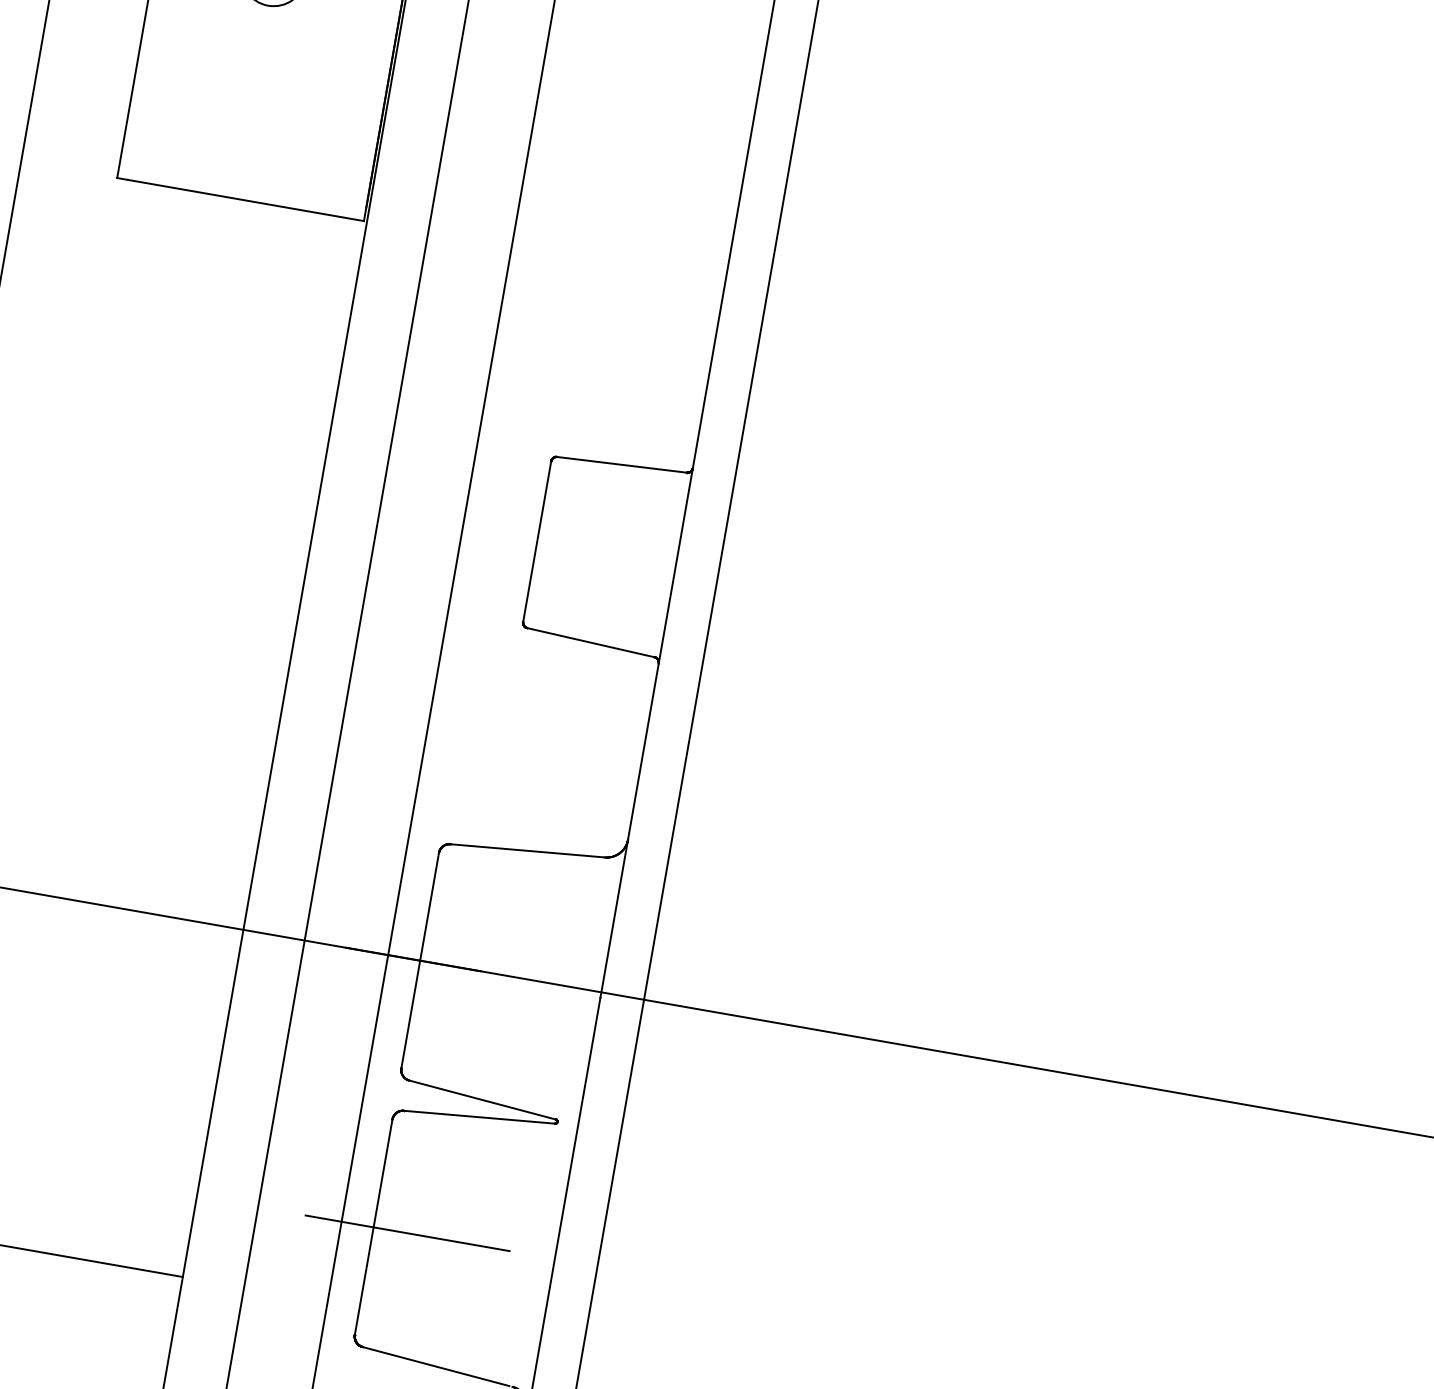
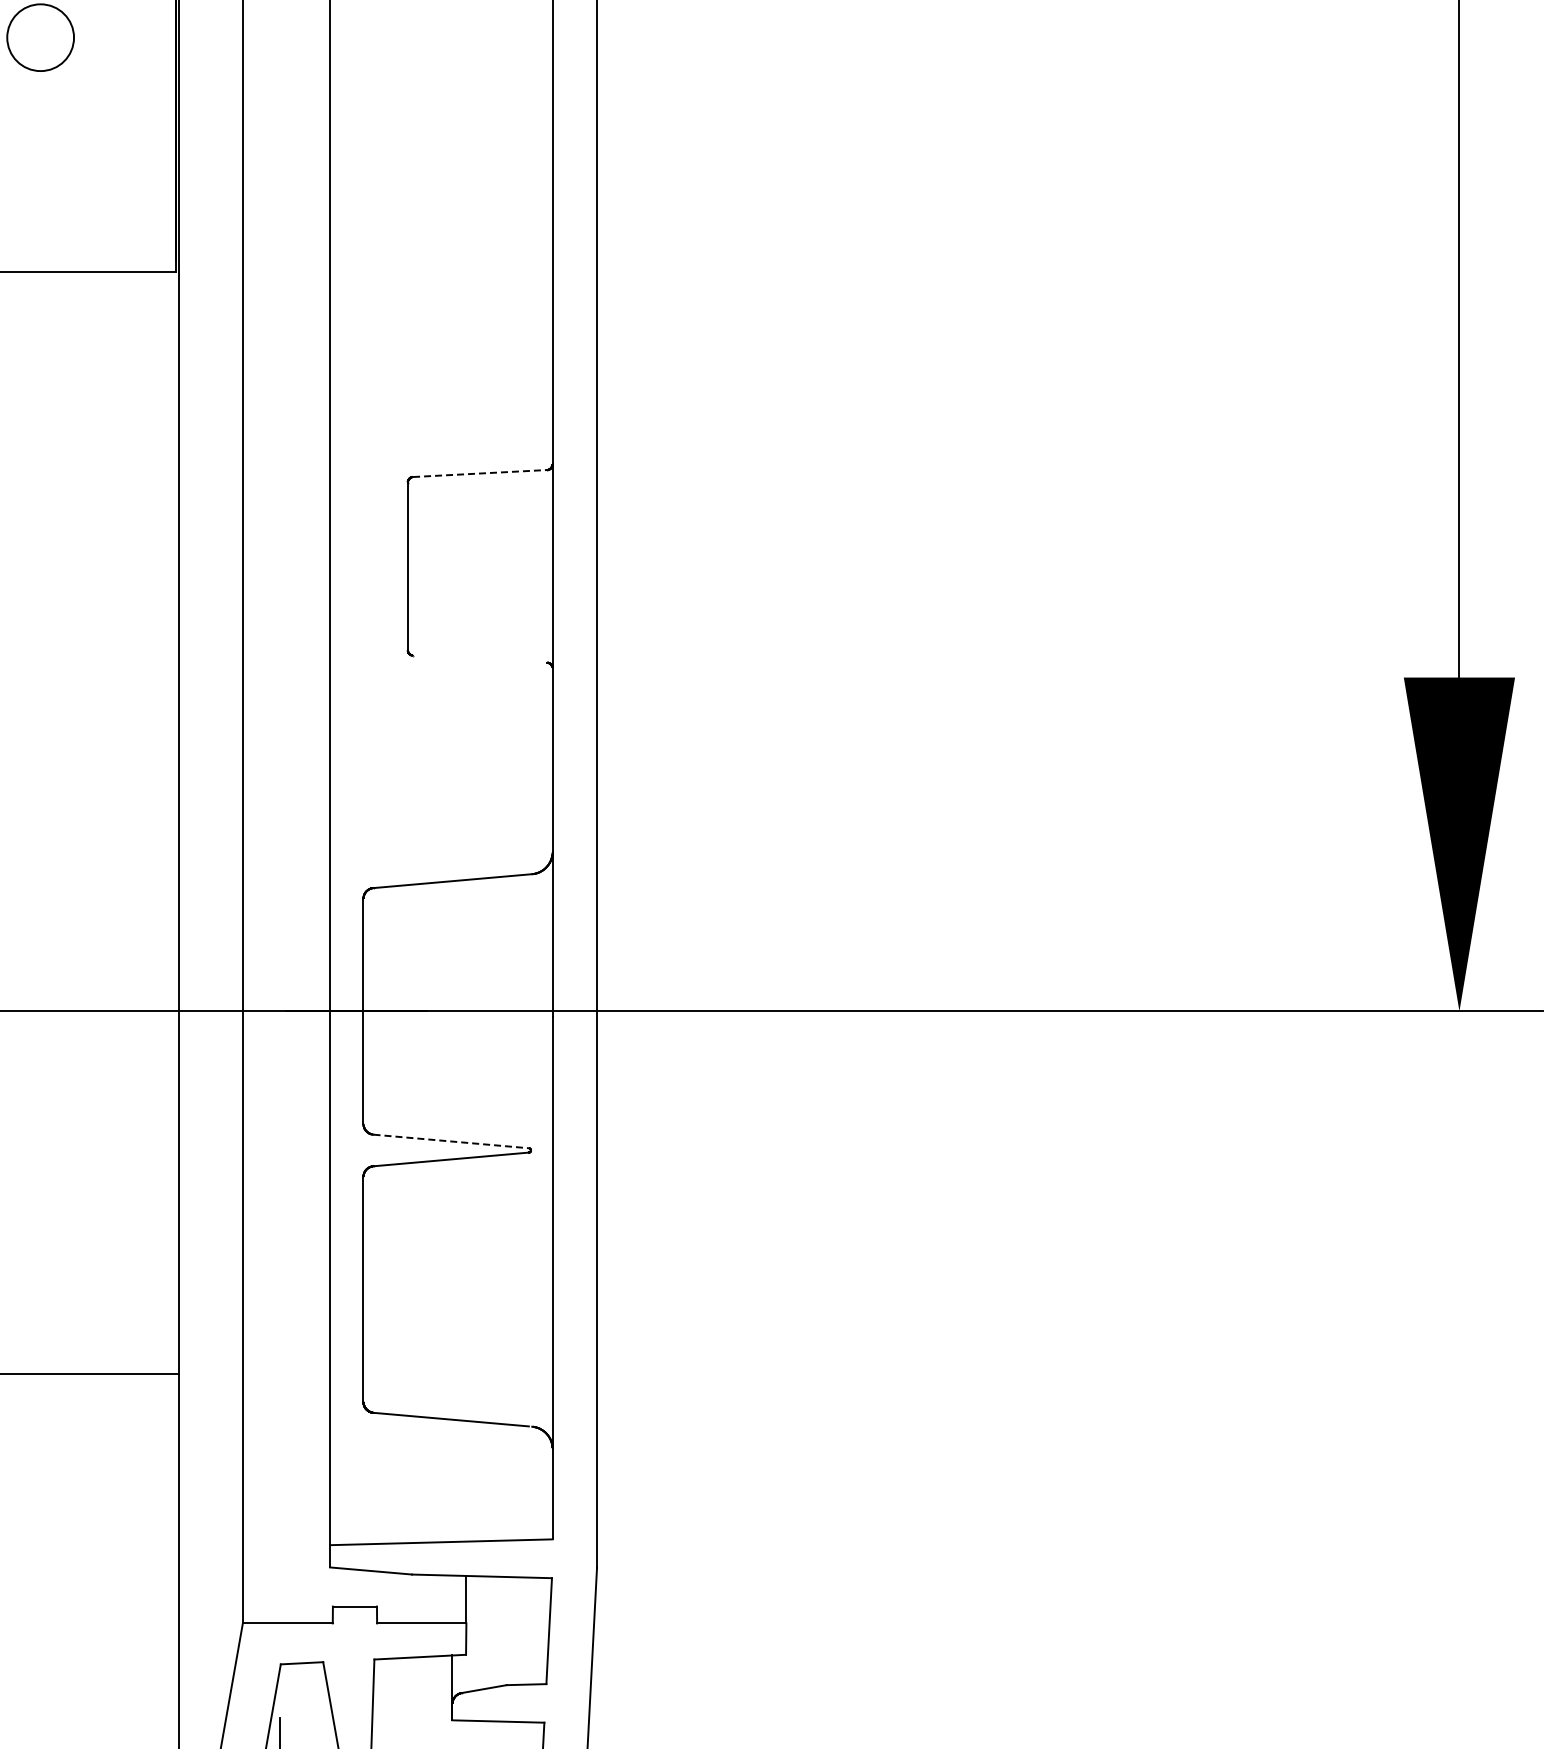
line: (622, 464) -> (480, 473), solid -> dashed
line: (591, 642) -> (480, 658), removed
line: (482, 1100) -> (451, 1141), solid -> dashed
line: (407, 1233) -> (398, 1289), removed

